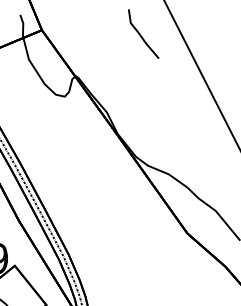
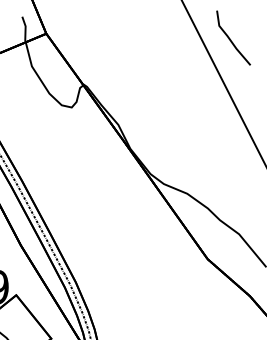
line: (141, 35) -> (231, 39), moved

